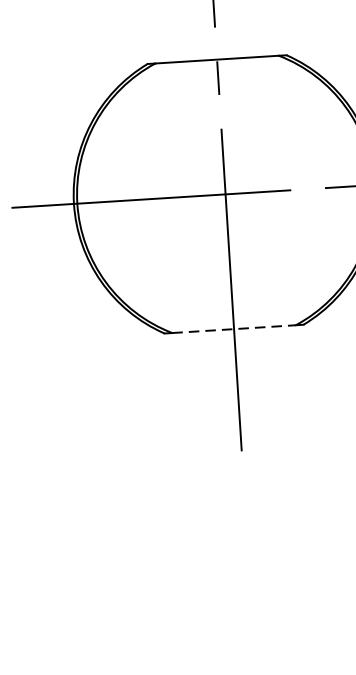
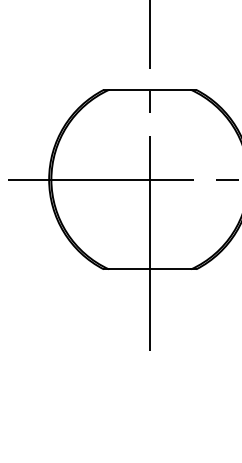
line: (234, 329) -> (150, 269), dashed -> solid

